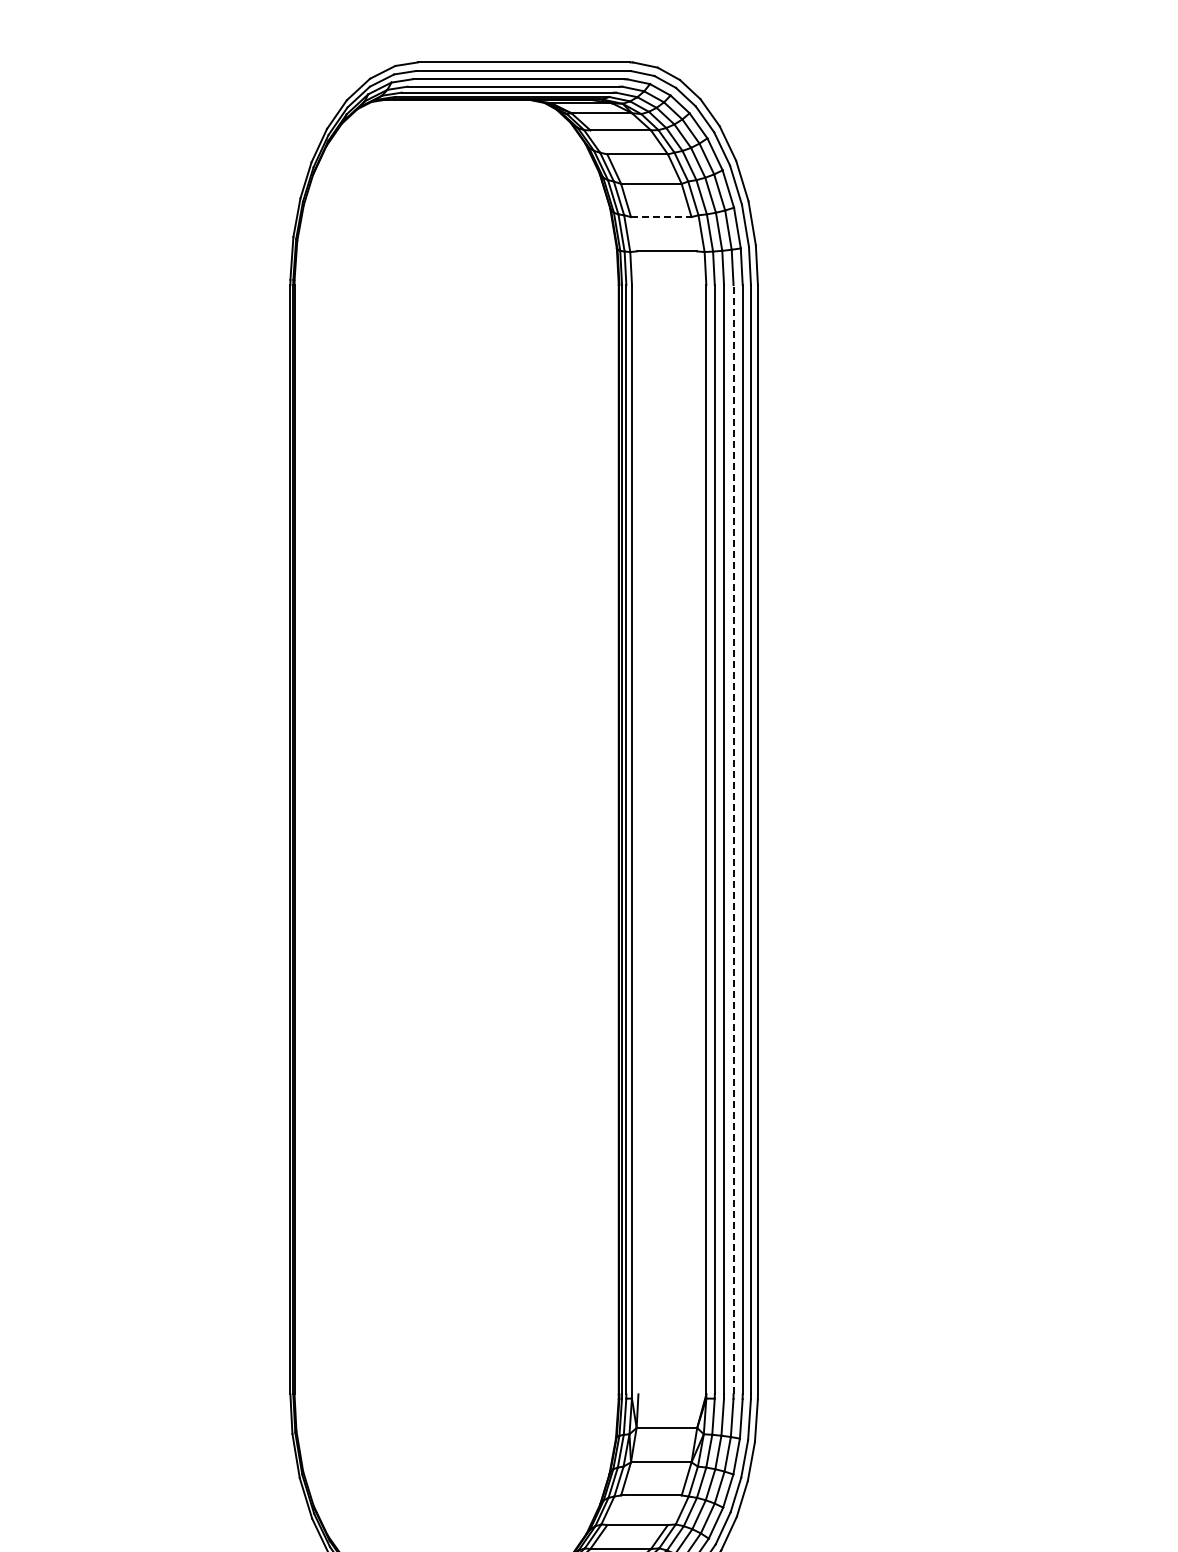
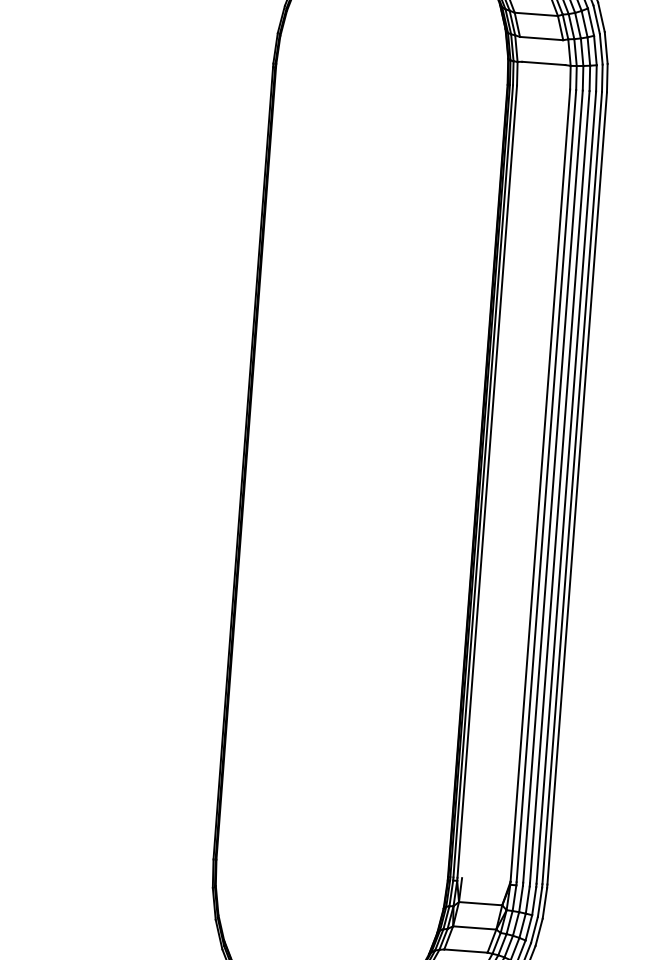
line: (661, 217) -> (541, 38), dashed -> solid
line: (733, 839) -> (559, 486), dashed -> solid

